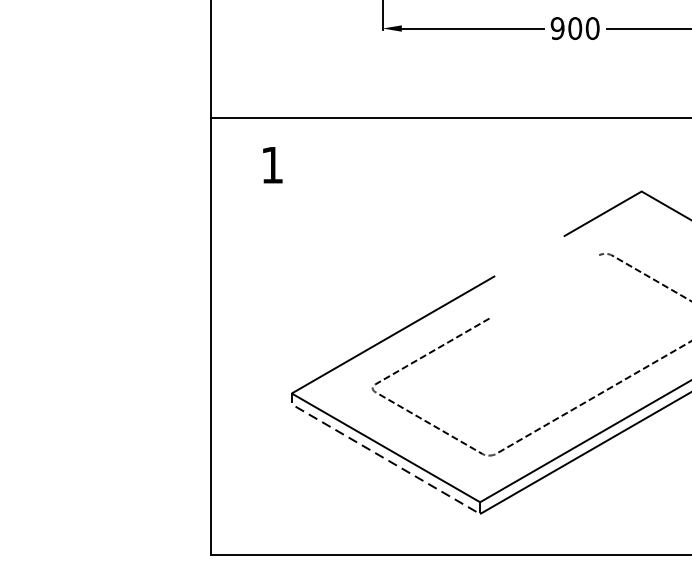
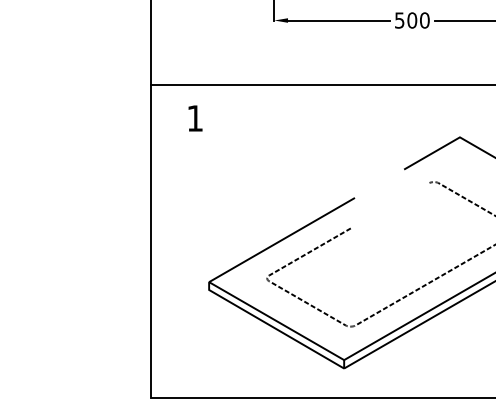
text: (557, 28) -> (399, 20), 900 -> 500
line: (387, 459) -> (277, 329), dashed -> solid

